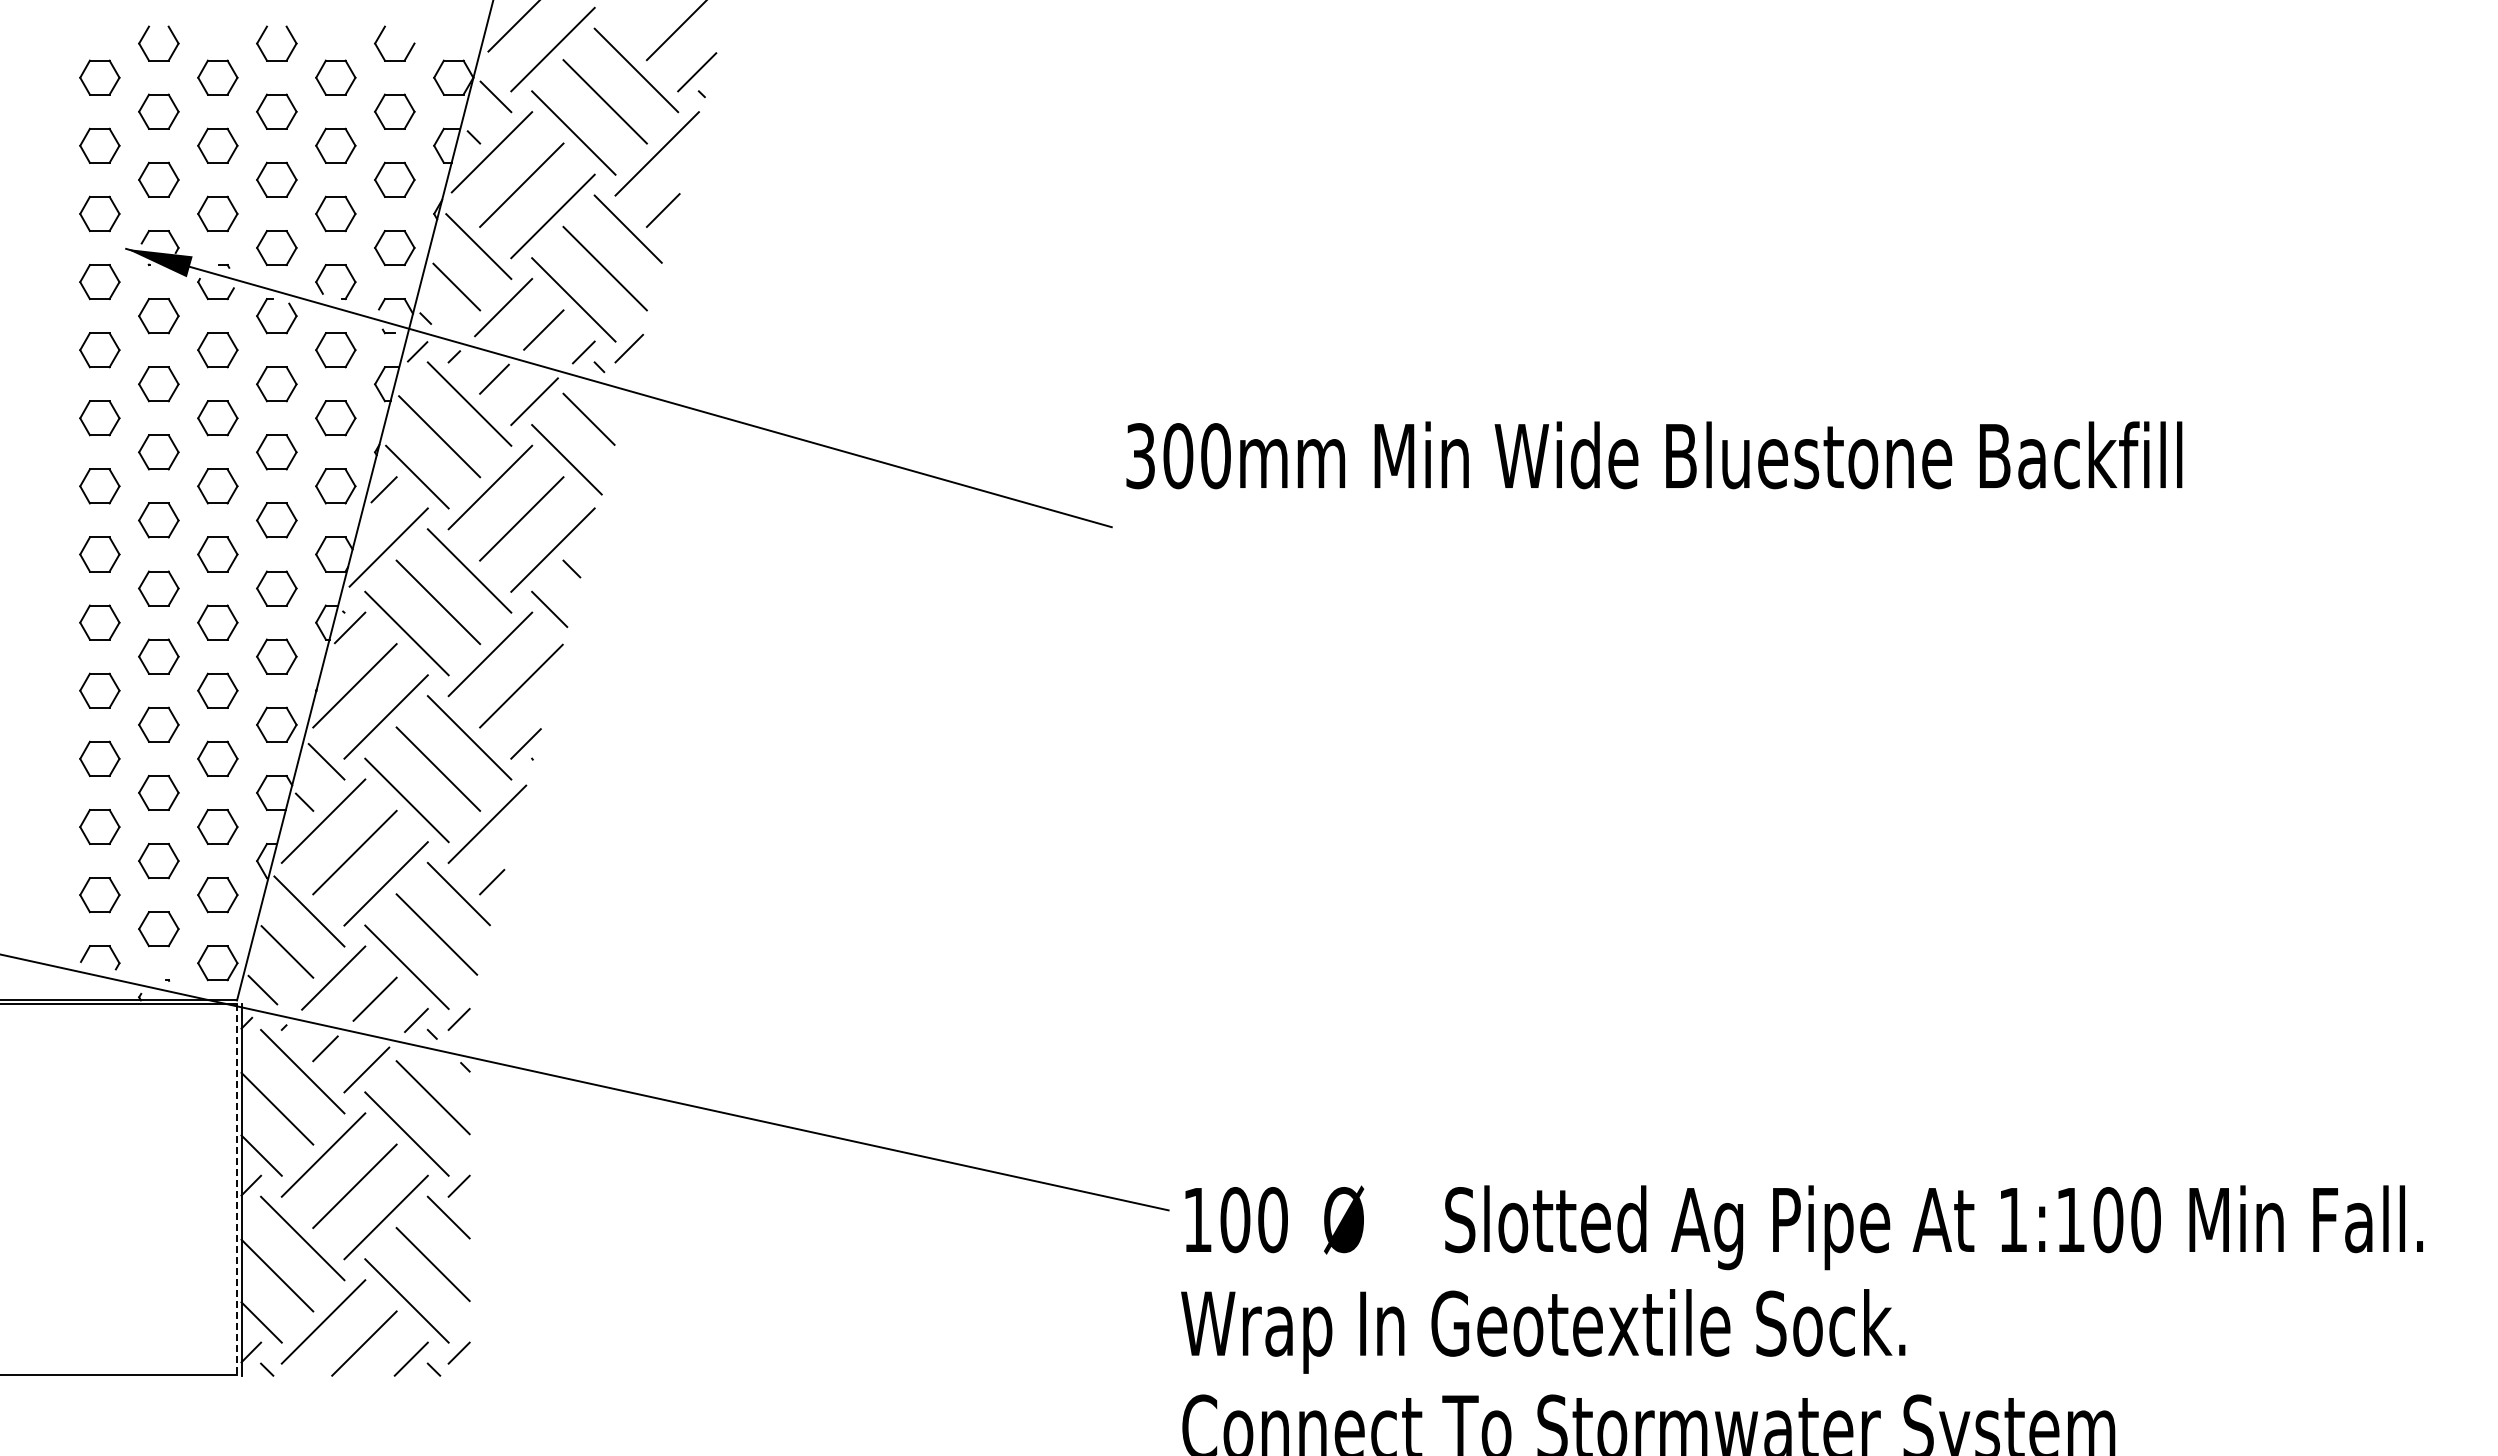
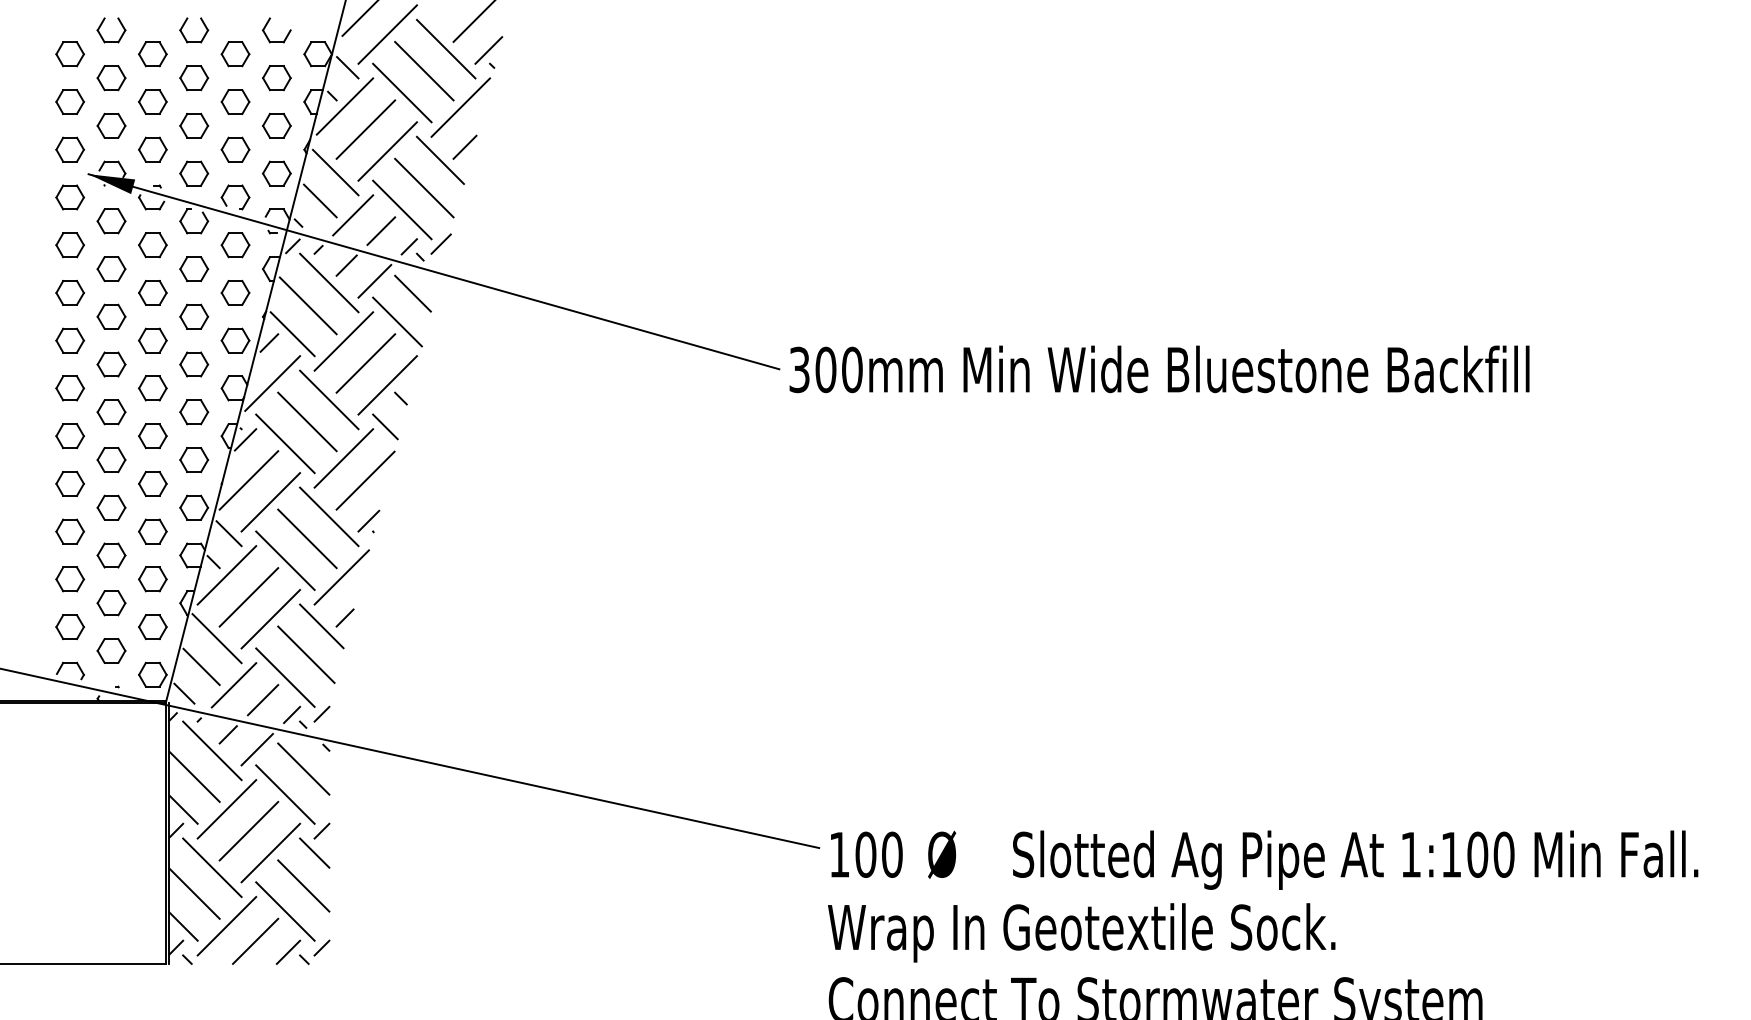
text: (1654, 455) -> (1159, 369), moved
line: (237, 1189) -> (166, 833), dashed -> solid

